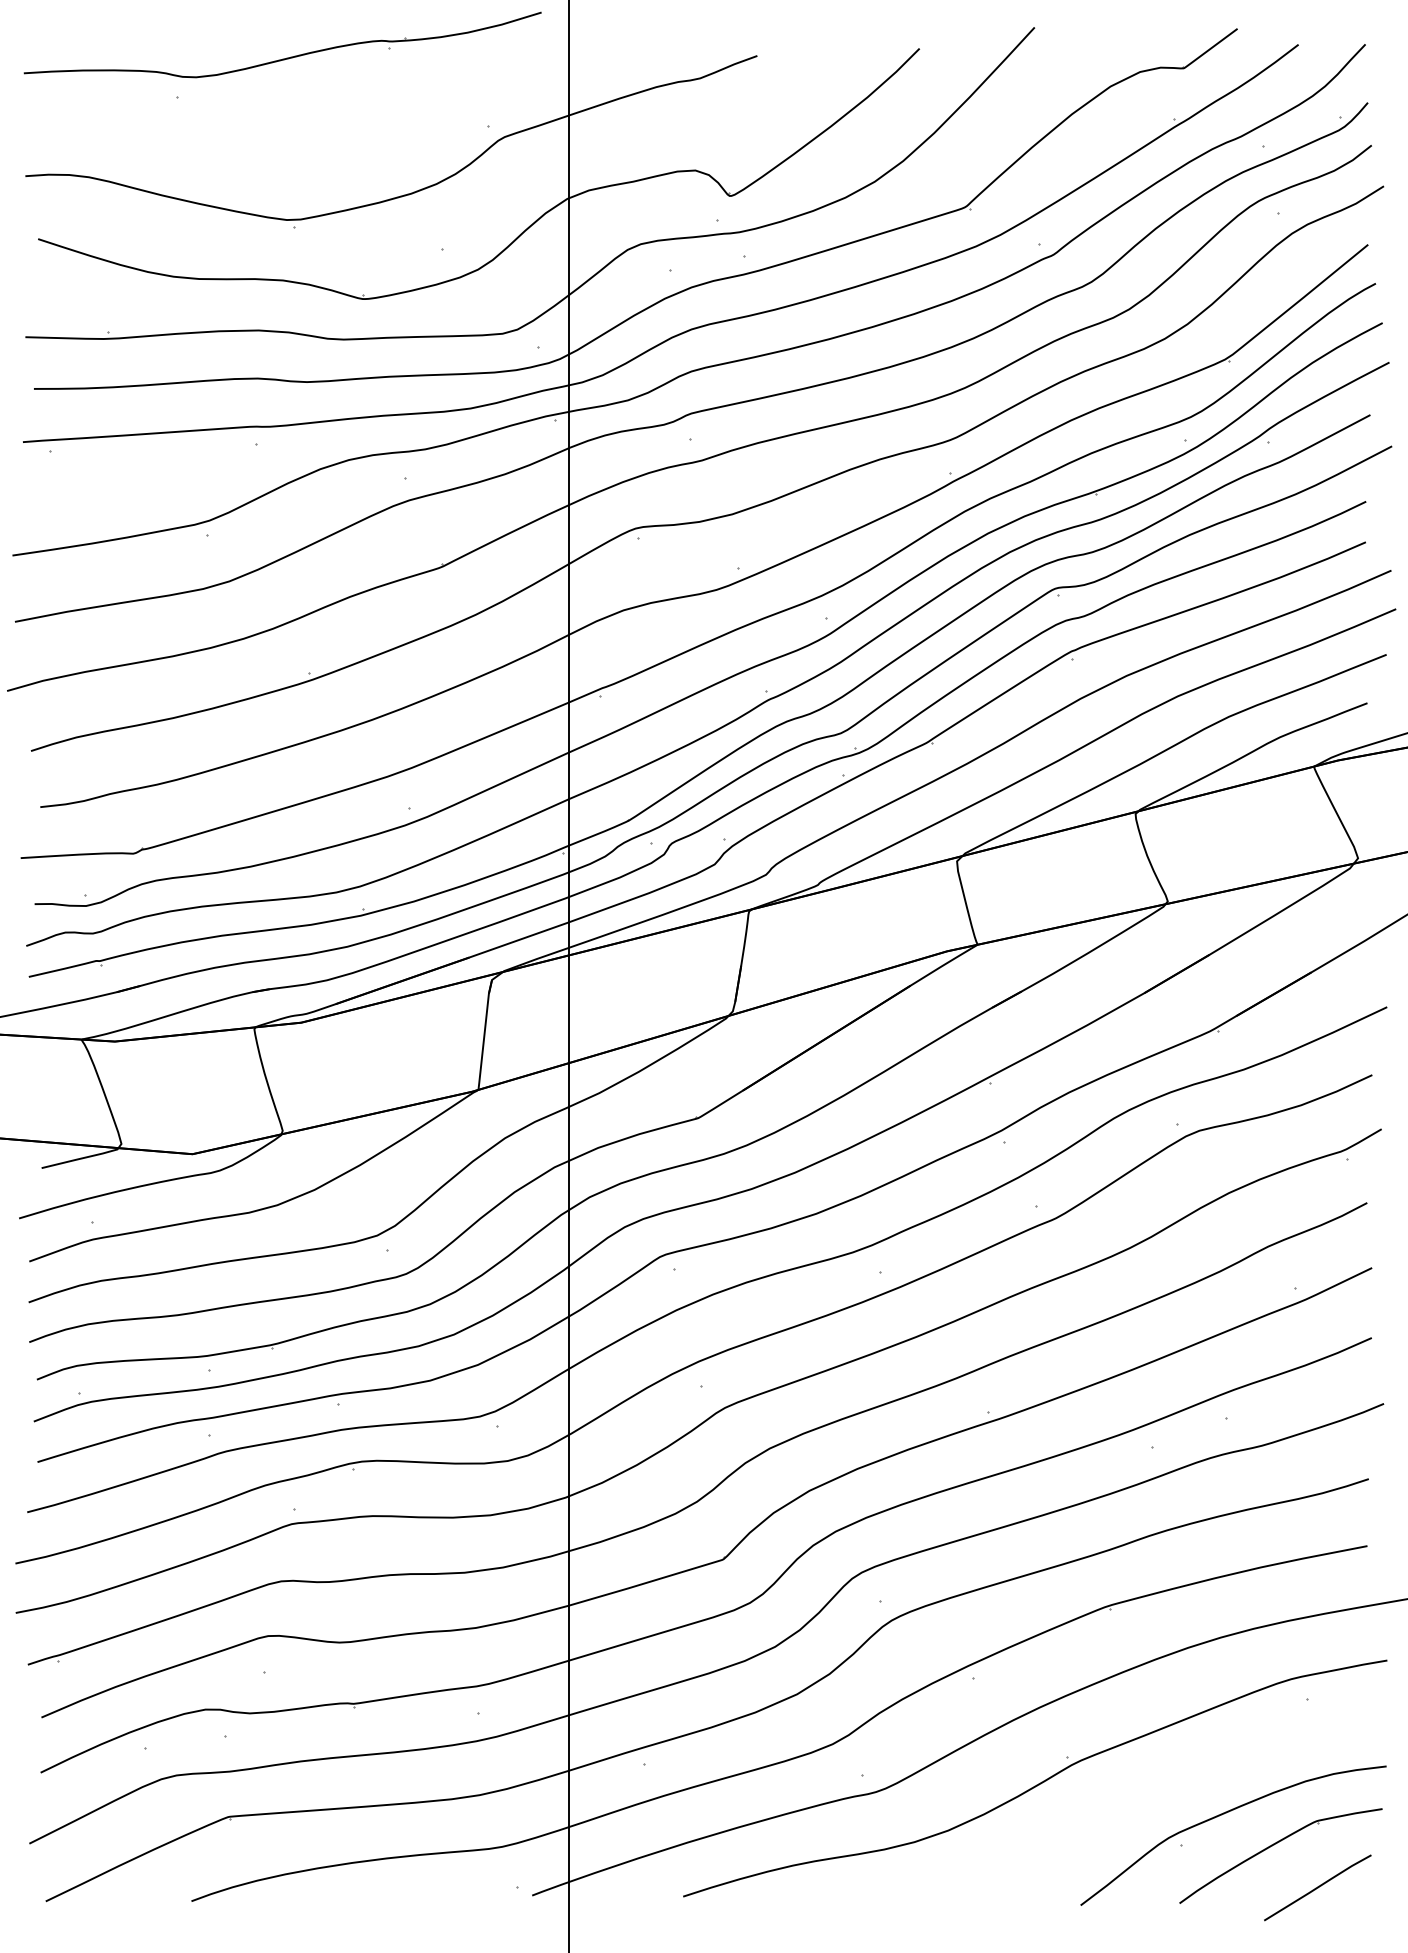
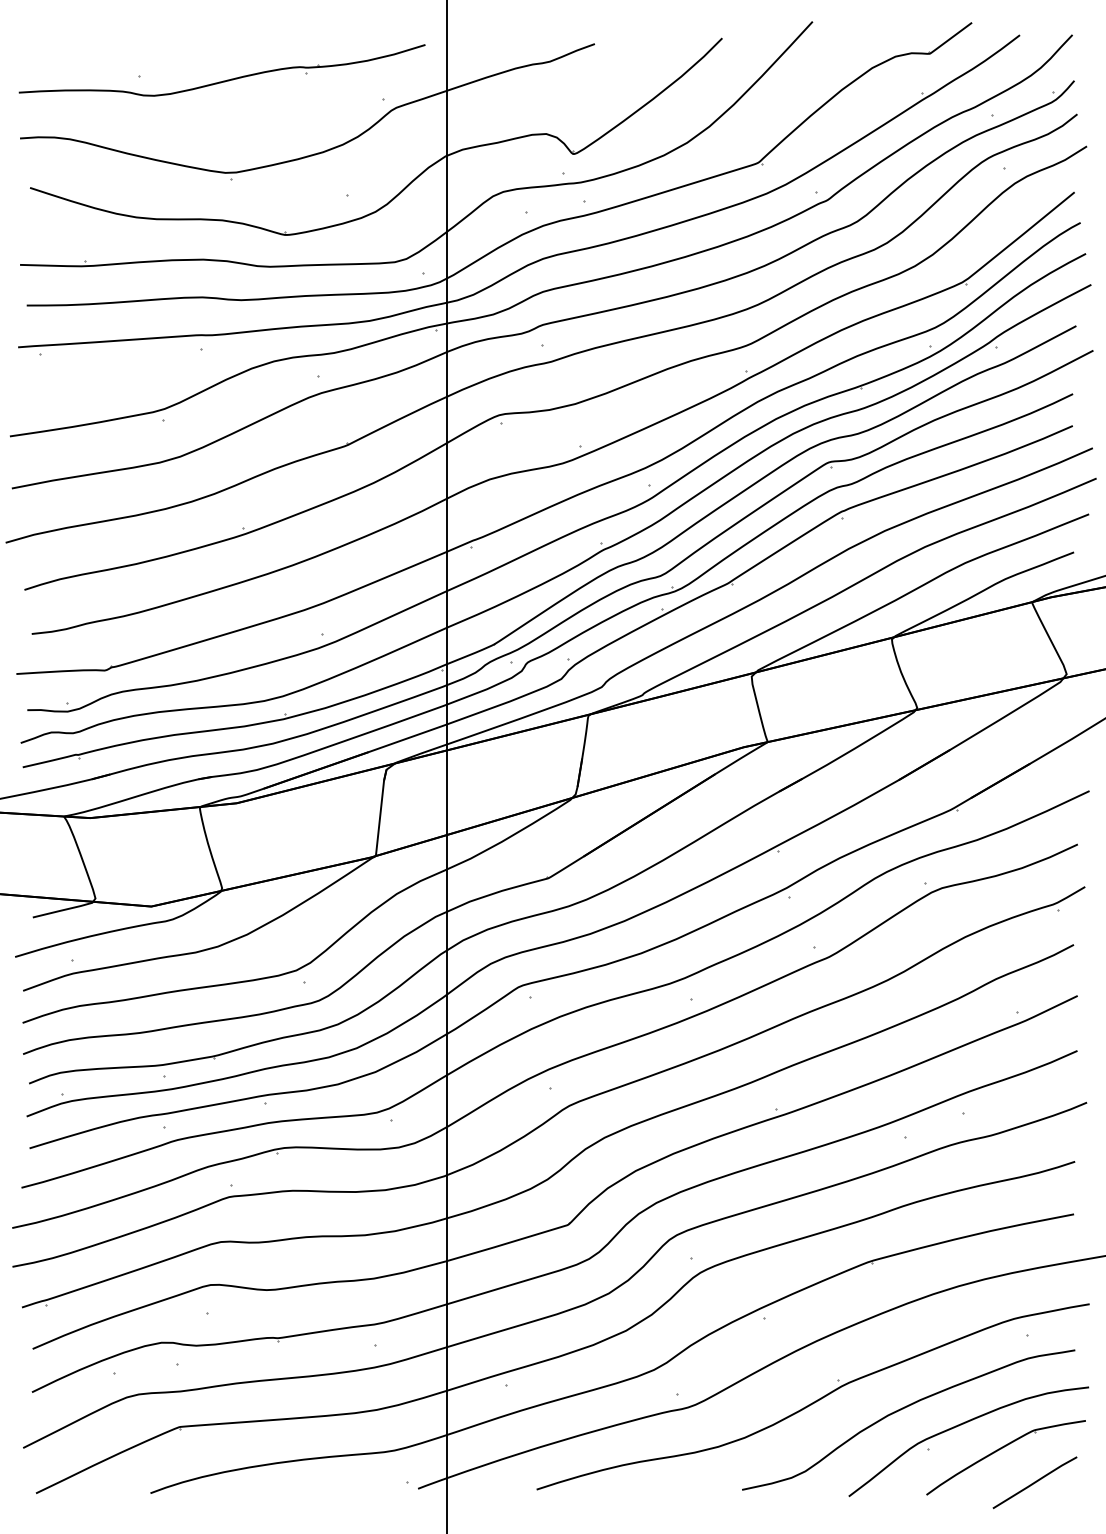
part: (284, 57) -> (223, 80), moved
curve: (1150, 1794) -> (903, 1409), added

